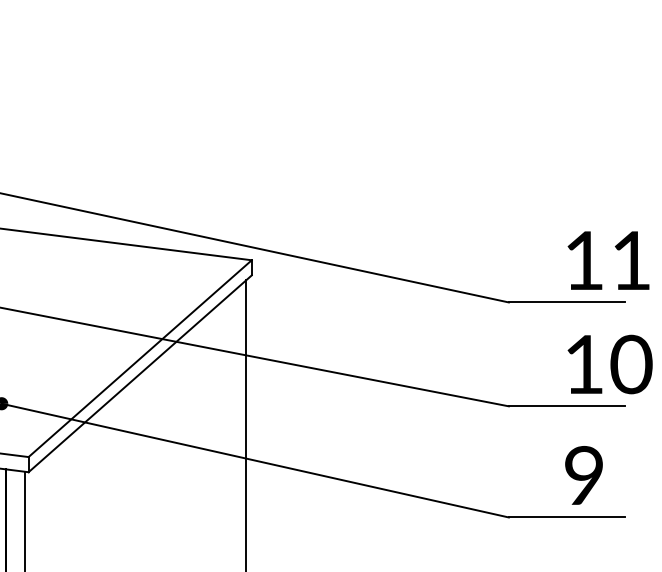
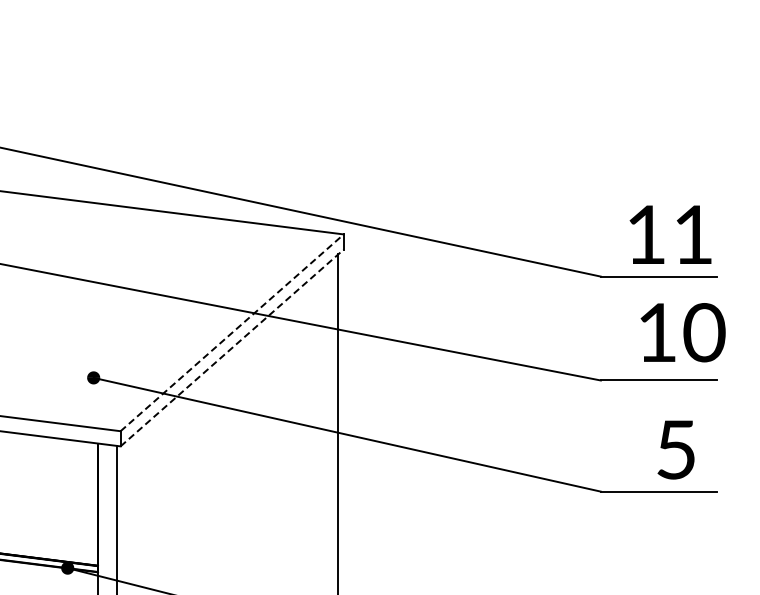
text: (608, 260) -> (670, 234), moved
line: (140, 358) -> (232, 332), solid -> dashed
text: (609, 364) -> (682, 332), moved
line: (140, 373) -> (232, 347), solid -> dashed
text: (583, 475) -> (675, 449), 9 -> 5

